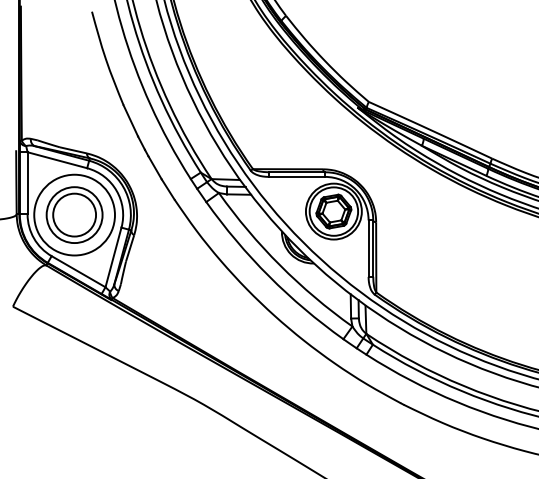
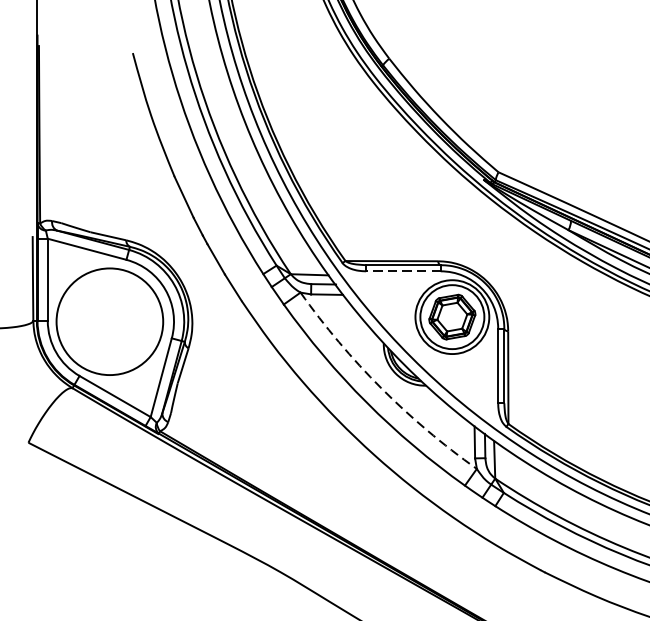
line: (296, 176) -> (402, 270), solid -> dashed
part: (74, 214) -> (109, 320), removed
arc: (280, 265) -> (381, 388), solid -> dashed

